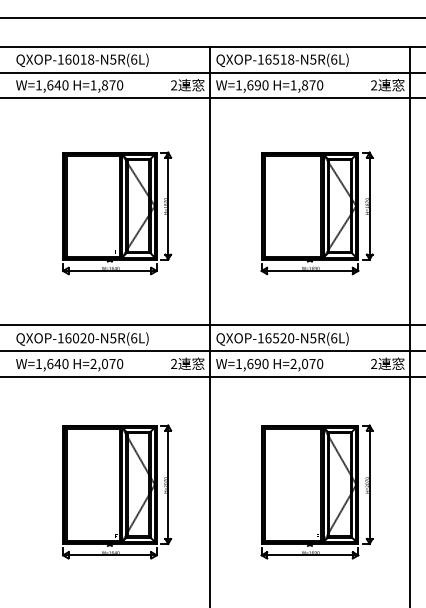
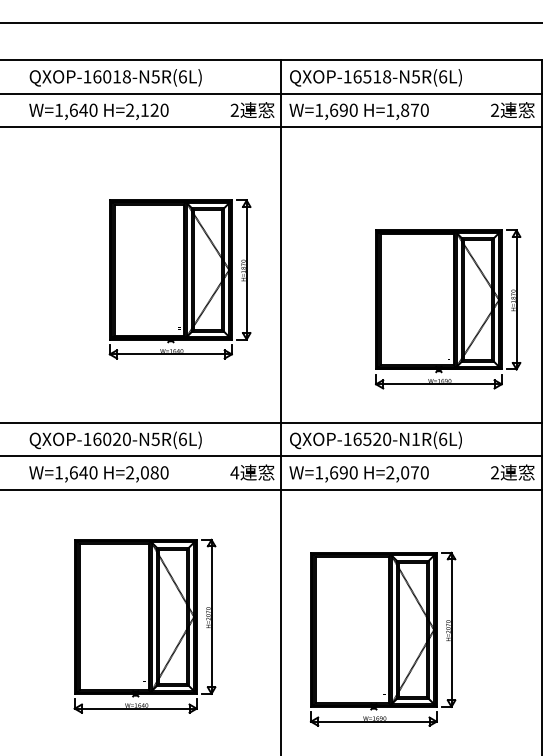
text: (102, 85) -> (141, 110), H=1,870 -> H=2,120
part: (117, 213) -> (180, 279), moved
part: (316, 213) -> (447, 309), moved
text: (313, 338) -> (416, 439), QXOP-16520-N5R(6L) -> QXOP-16520-N1R(6L)
text: (112, 363) -> (154, 472), H=2,070 -> H=2,080
text: (173, 363) -> (234, 472), 2 -> 4
part: (117, 491) -> (145, 625), moved
part: (316, 491) -> (382, 638), moved

